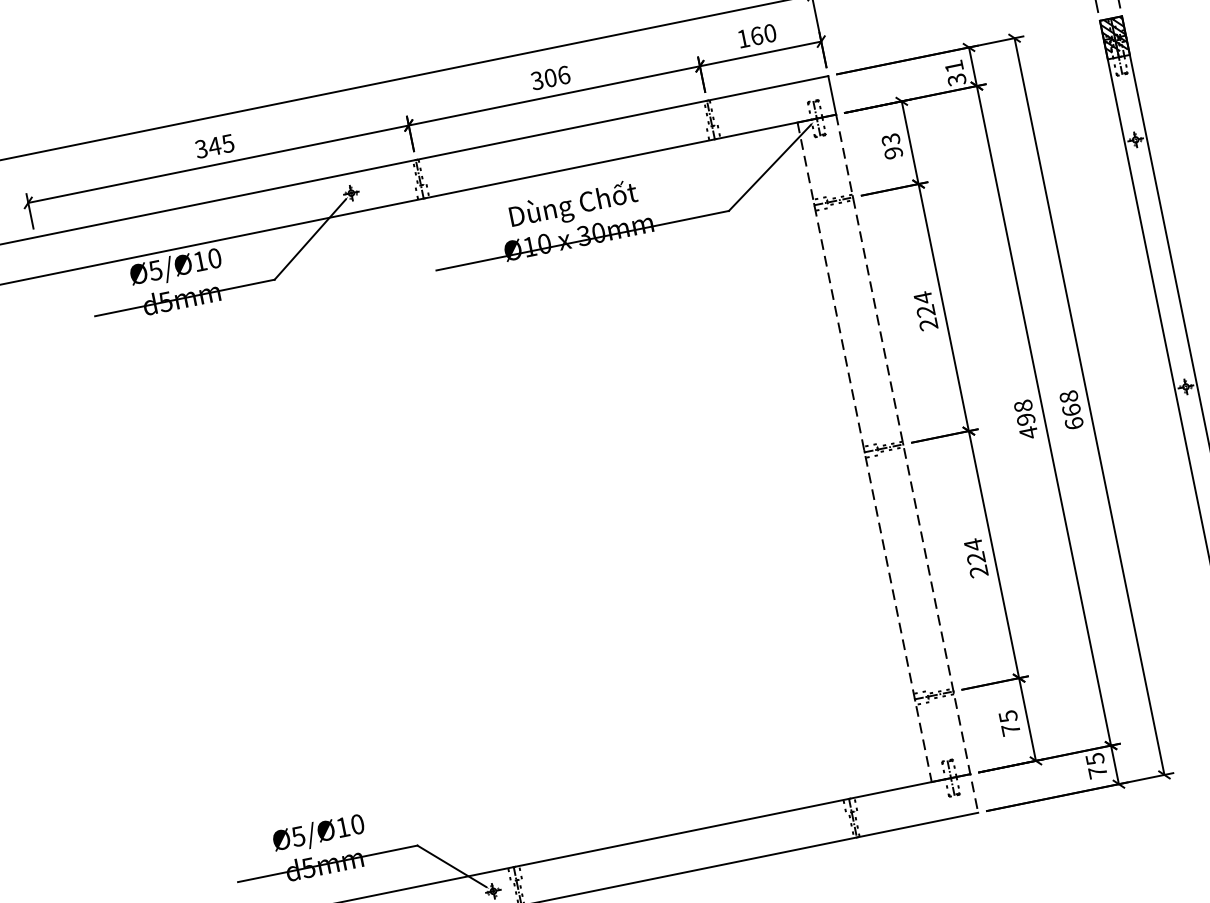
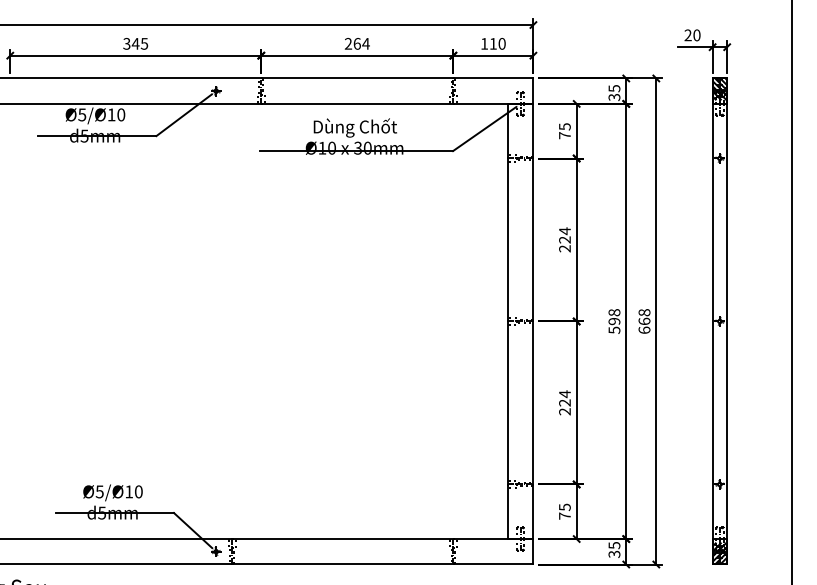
text: (757, 35) -> (493, 43), 160 -> 110
text: (954, 66) -> (614, 88), 31 -> 35
text: (549, 77) -> (356, 43), 306 -> 264
text: (891, 146) -> (564, 131), 93 -> 75
text: (1028, 433) -> (614, 330), 498 -> 598
line: (863, 452) -> (507, 321), dashed -> solid
line: (907, 464) -> (533, 334), dashed -> solid
text: (1097, 771) -> (614, 553), 75 -> 35

